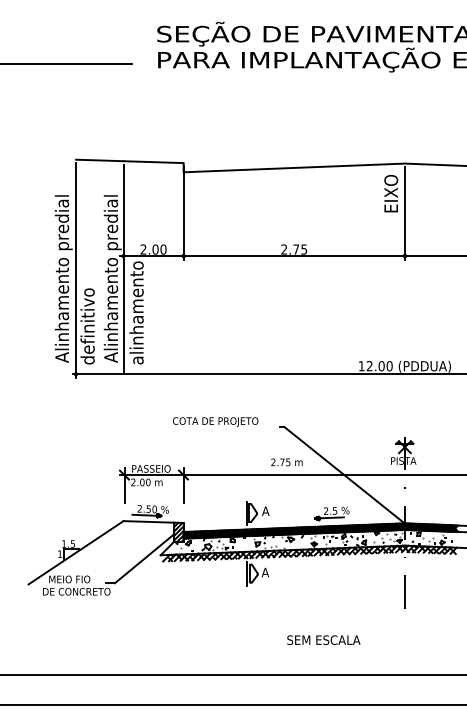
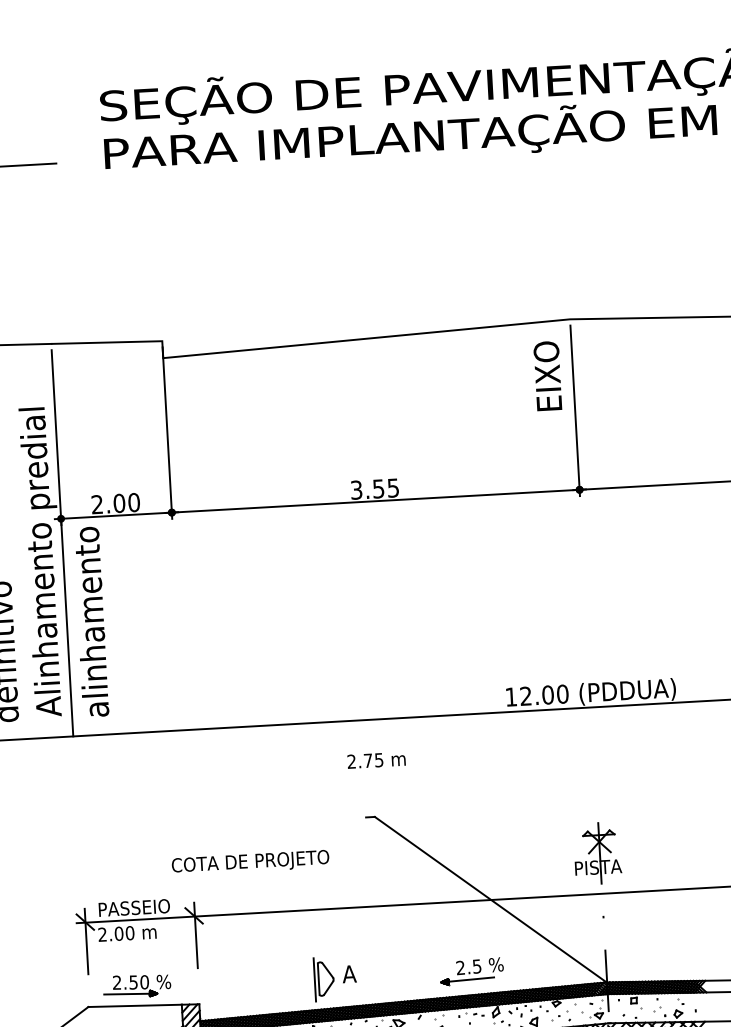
text: (290, 249) -> (368, 489), 2.75 -> 3.55
text: (215, 421) -> (250, 861), moved
text: (286, 462) -> (375, 760), moved

